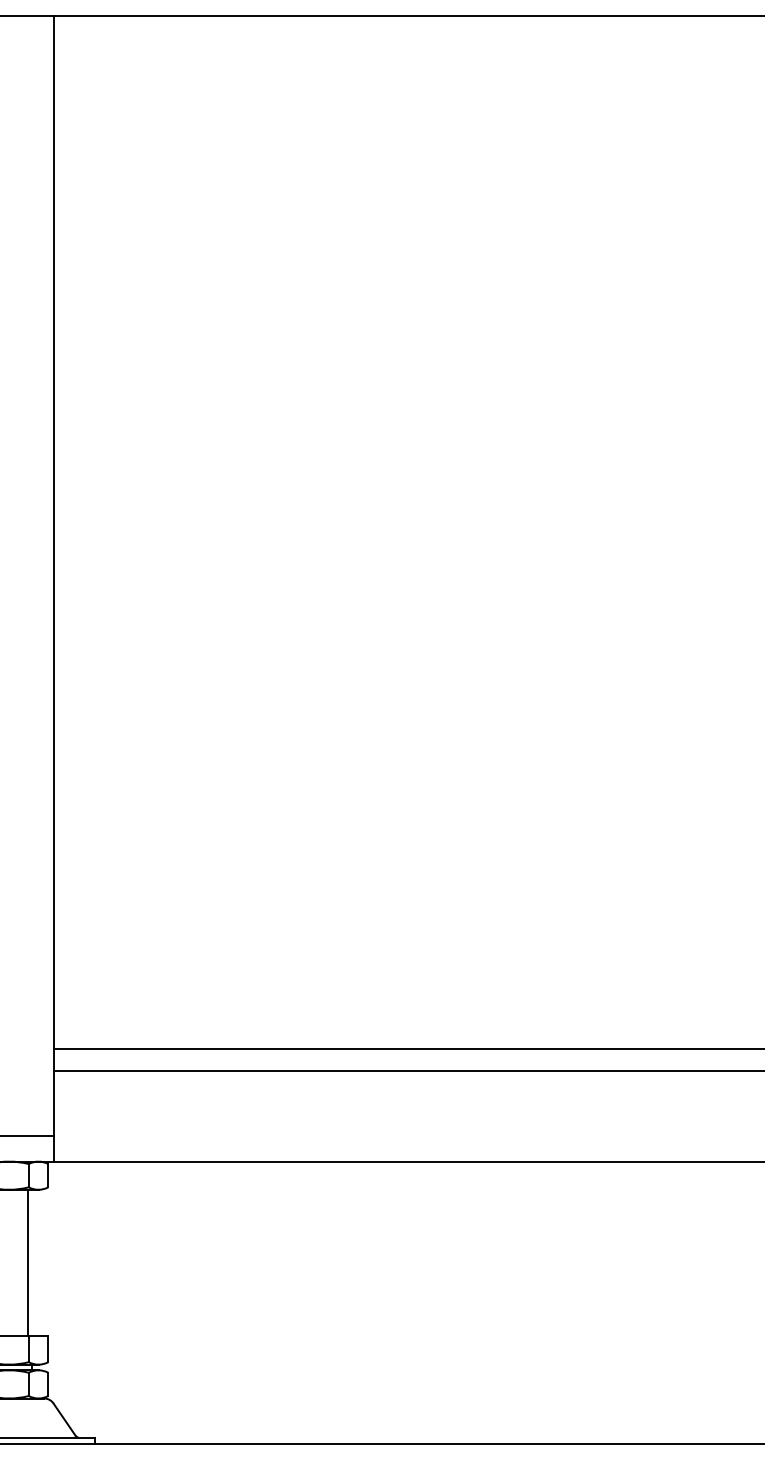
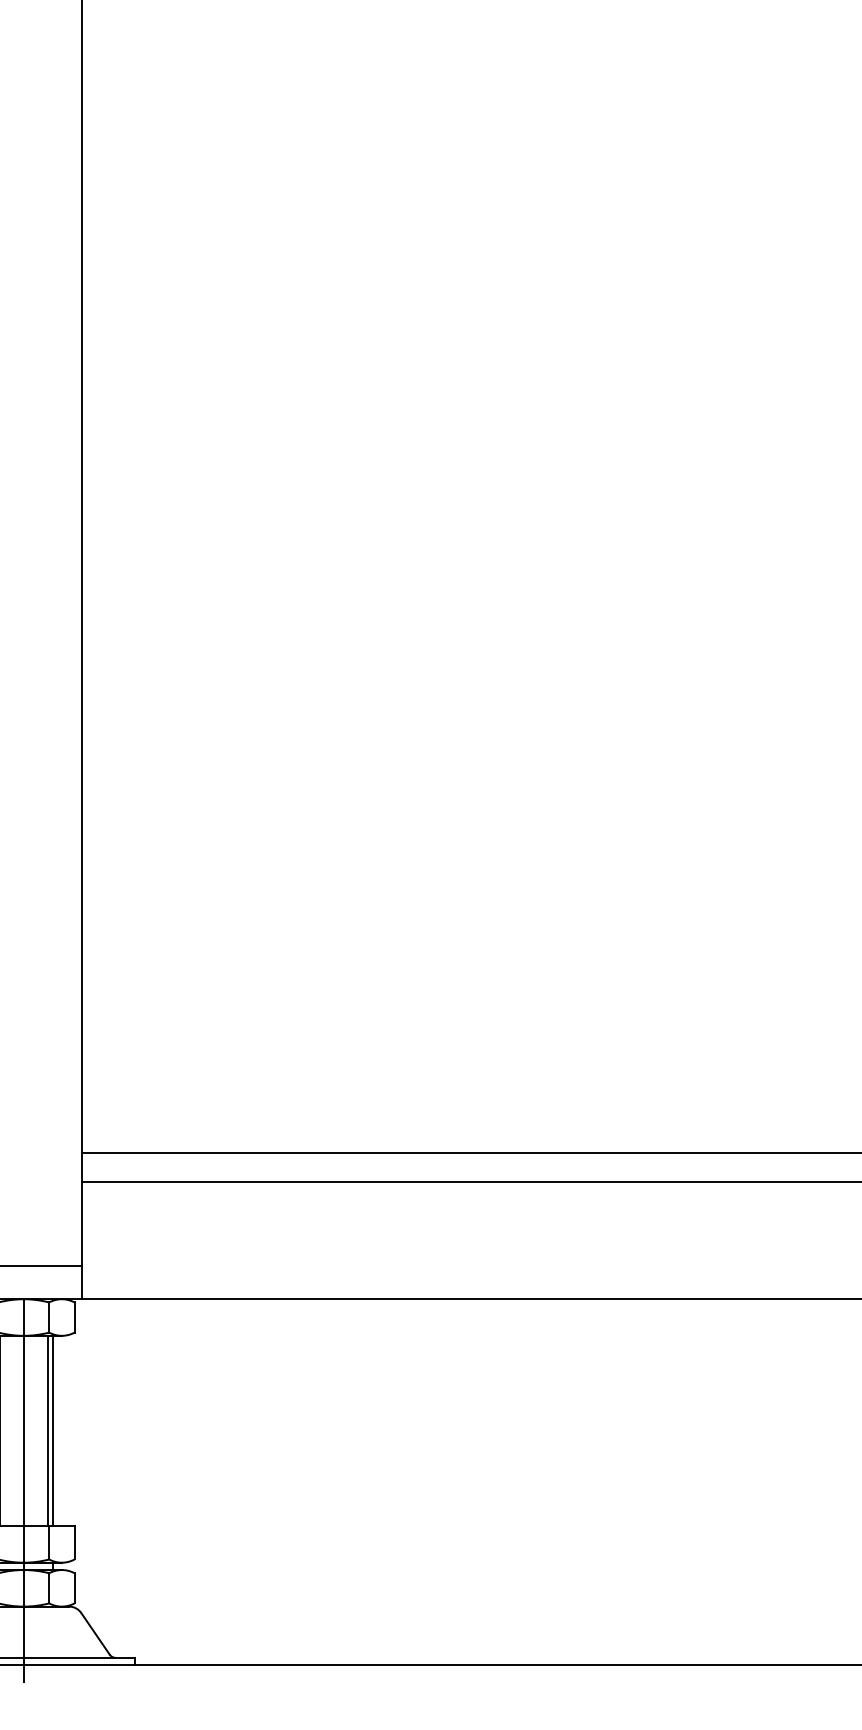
line: (31, 1262) -> (52, 1430), added
line: (9, 1309) -> (24, 1491), added

